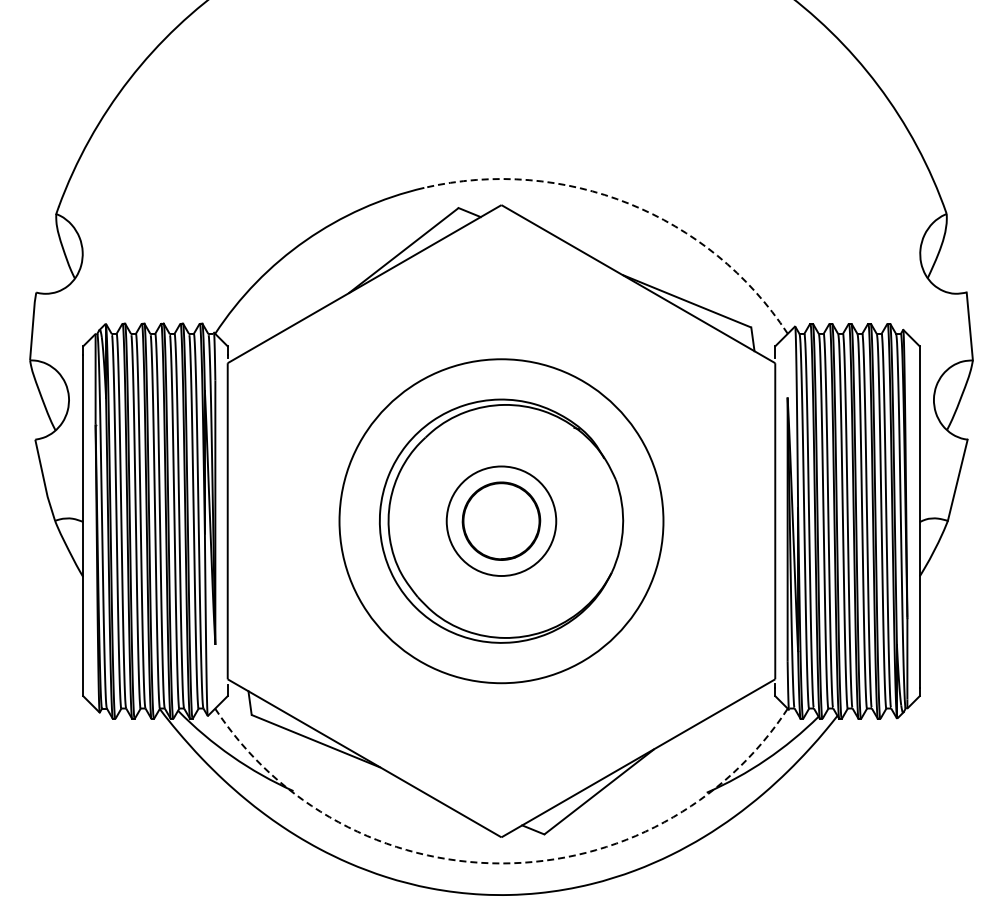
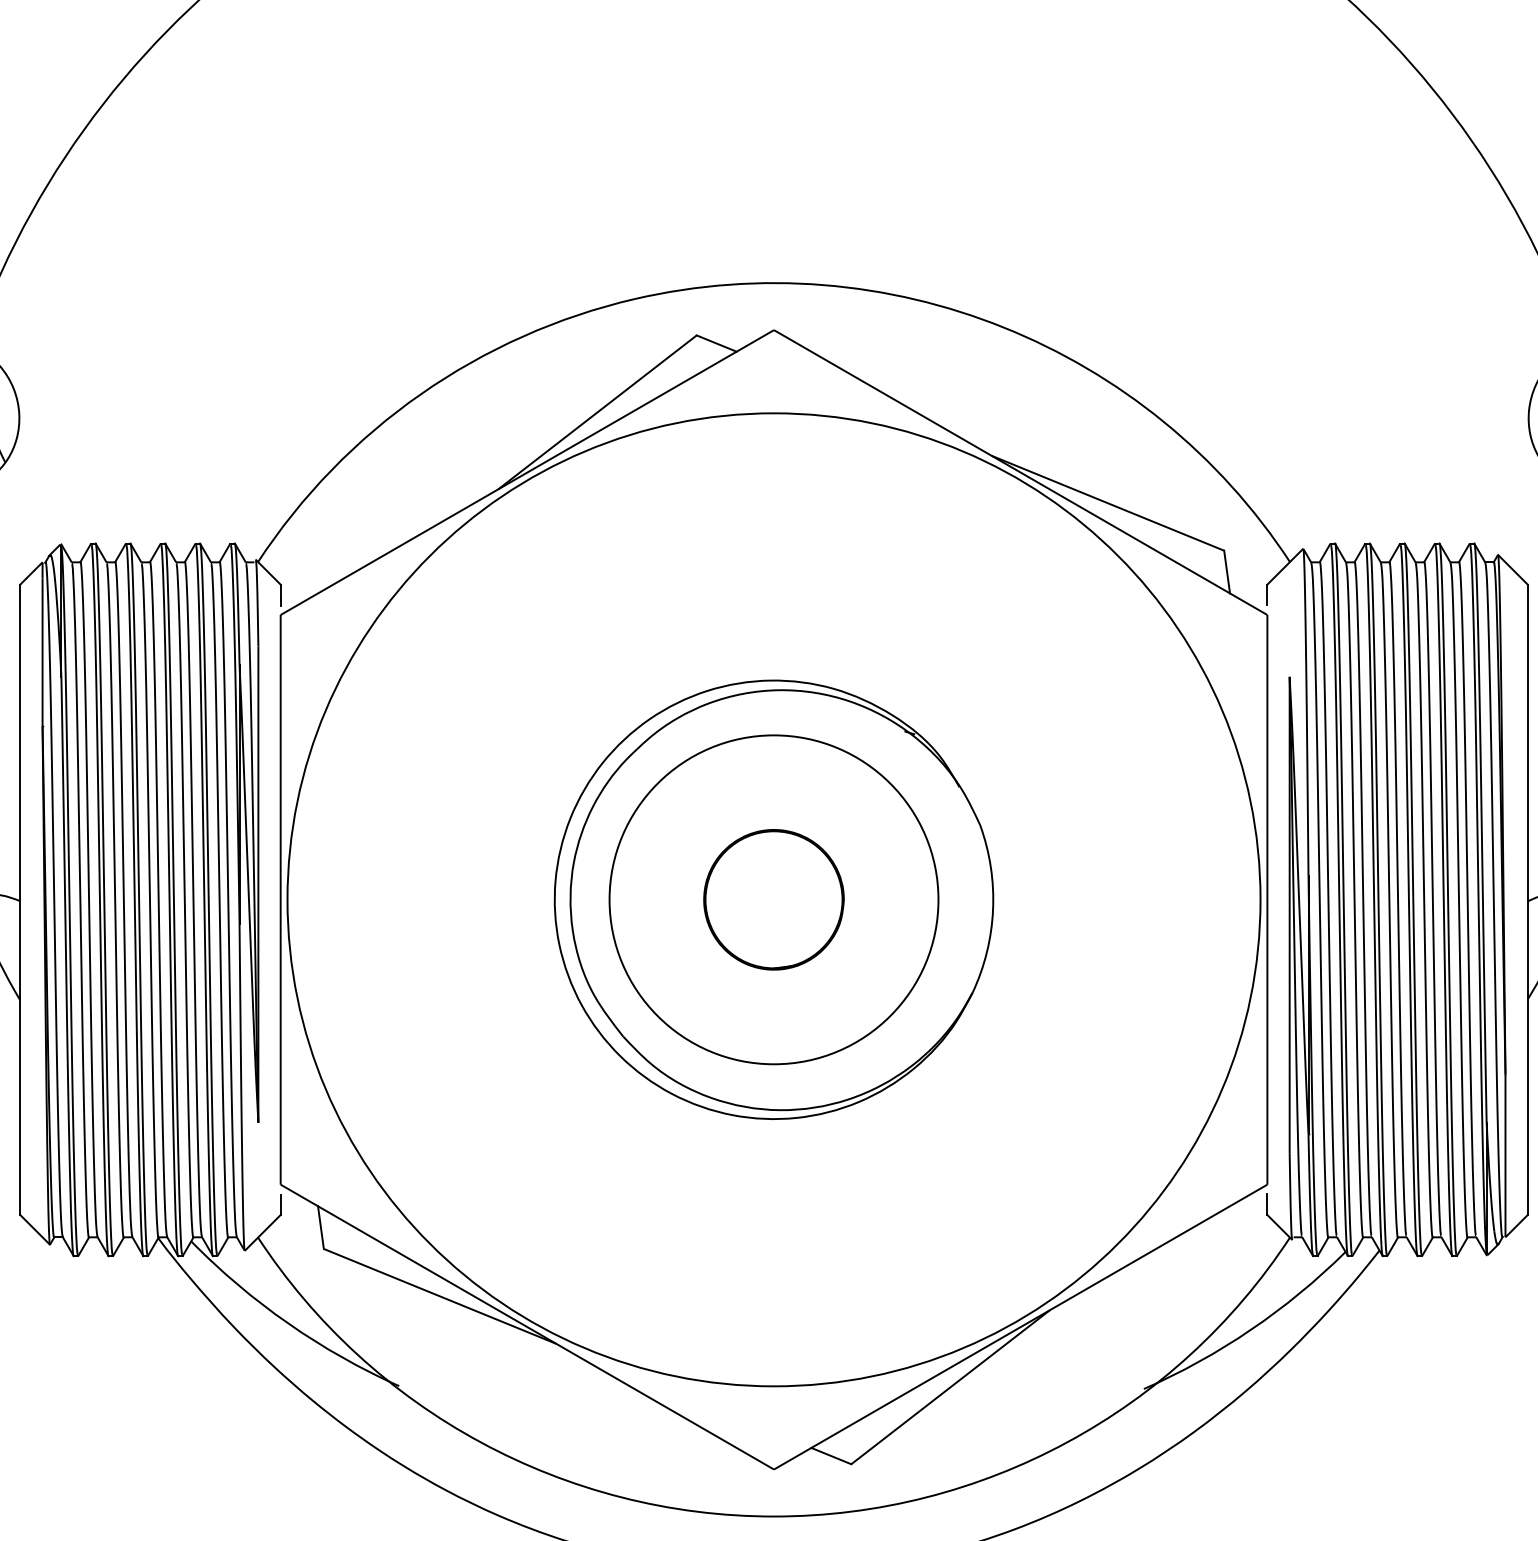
arc: (629, 203) -> (1004, 327), dashed -> solid
circle: (501, 520) -> (774, 898), size x1.67
circle: (501, 521) -> (774, 900), size x1.67
arc: (501, 863) -> (774, 1516), dashed -> solid

